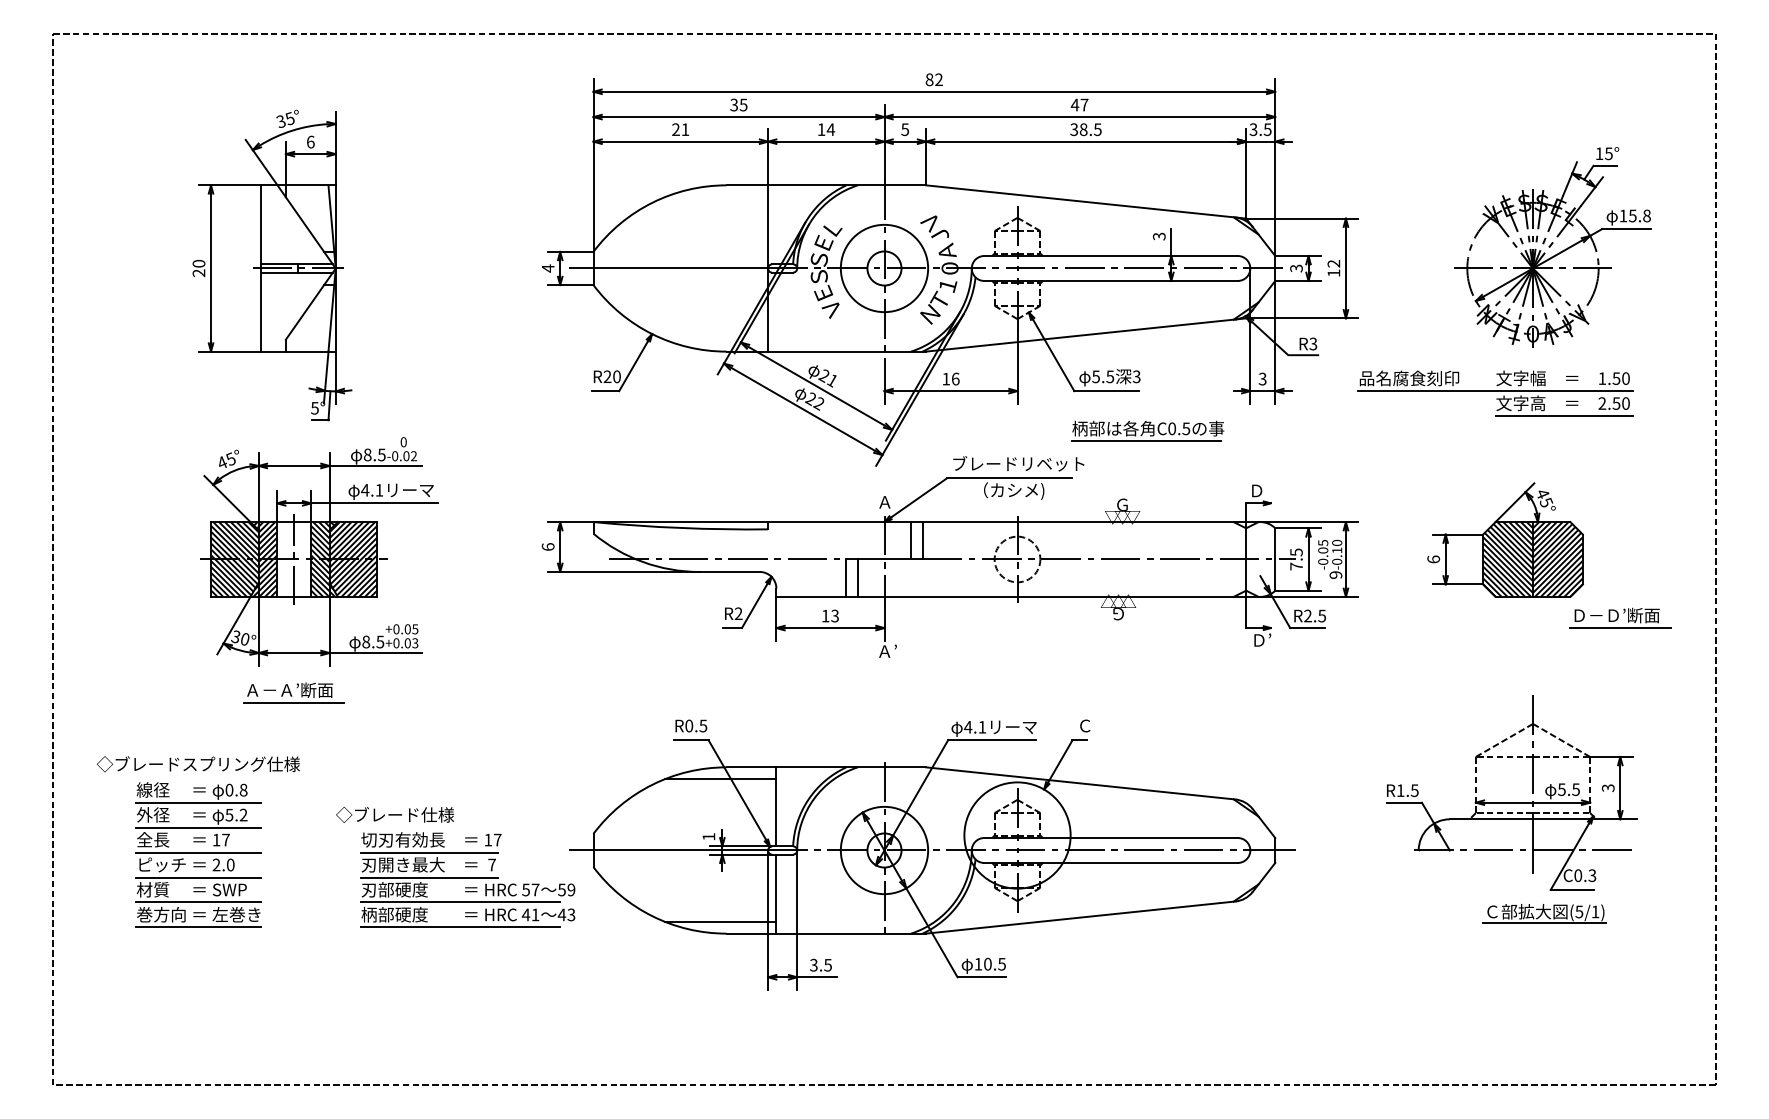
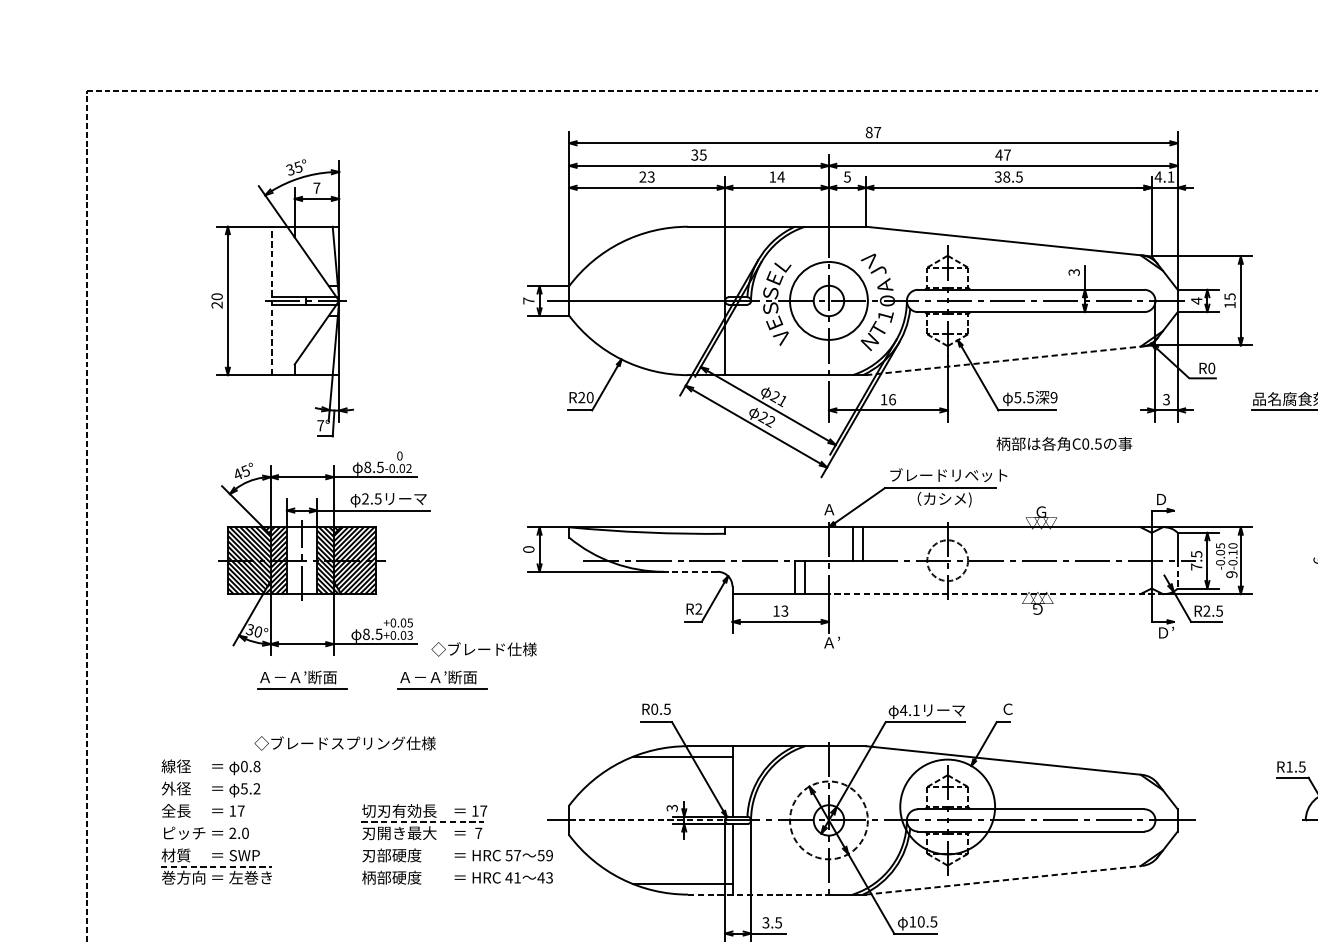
text: (938, 79) -> (877, 132), 82 -> 87
text: (685, 129) -> (651, 176), 21 -> 23
text: (1260, 129) -> (1164, 176), 3.5 -> 4.1
text: (310, 141) -> (316, 187), 6 -> 7
text: (1333, 263) -> (1229, 296), 12 -> 15
line: (260, 268) -> (272, 300), solid -> dashed
text: (548, 268) -> (529, 300), 4 -> 7
text: (1296, 268) -> (1196, 300), 3 -> 4
line: (1080, 335) -> (1003, 360), solid -> dashed
text: (1313, 343) -> (1211, 367), R3 -> R0
text: (1136, 376) -> (1053, 397), 3 -> 9
text: (314, 408) -> (320, 425), 5° -> 7°
line: (1146, 441) -> (1062, 455), removed
text: (372, 490) -> (372, 499), 4.1 -> 2.5
text: (547, 546) -> (528, 549), 6 -> 0
line: (729, 571) -> (690, 571), solid -> dashed
line: (1275, 575) -> (1177, 574), solid -> dashed
line: (1072, 596) -> (996, 593), solid -> dashed
part: (450, 692) -> (441, 679), added
text: (198, 764) -> (345, 743), moved
line: (198, 802) -> (216, 777), removed
text: (394, 814) -> (483, 649), moved
line: (198, 827) -> (216, 799), removed
text: (708, 836) -> (671, 807), 1 -> 3
line: (681, 850) -> (647, 820), solid -> dashed
circle: (884, 850) -> (828, 820), solid -> dashed
line: (198, 852) -> (216, 822), removed
line: (429, 852) -> (422, 822), solid -> dashed
line: (198, 877) -> (216, 844), removed
line: (428, 877) -> (421, 844), removed
line: (199, 902) -> (217, 866), solid -> dashed
line: (460, 902) -> (450, 866), removed
line: (1080, 917) -> (1003, 880), solid -> dashed
line: (198, 927) -> (216, 889), removed
line: (460, 927) -> (450, 889), removed
line: (805, 933) -> (758, 894), solid -> dashed

